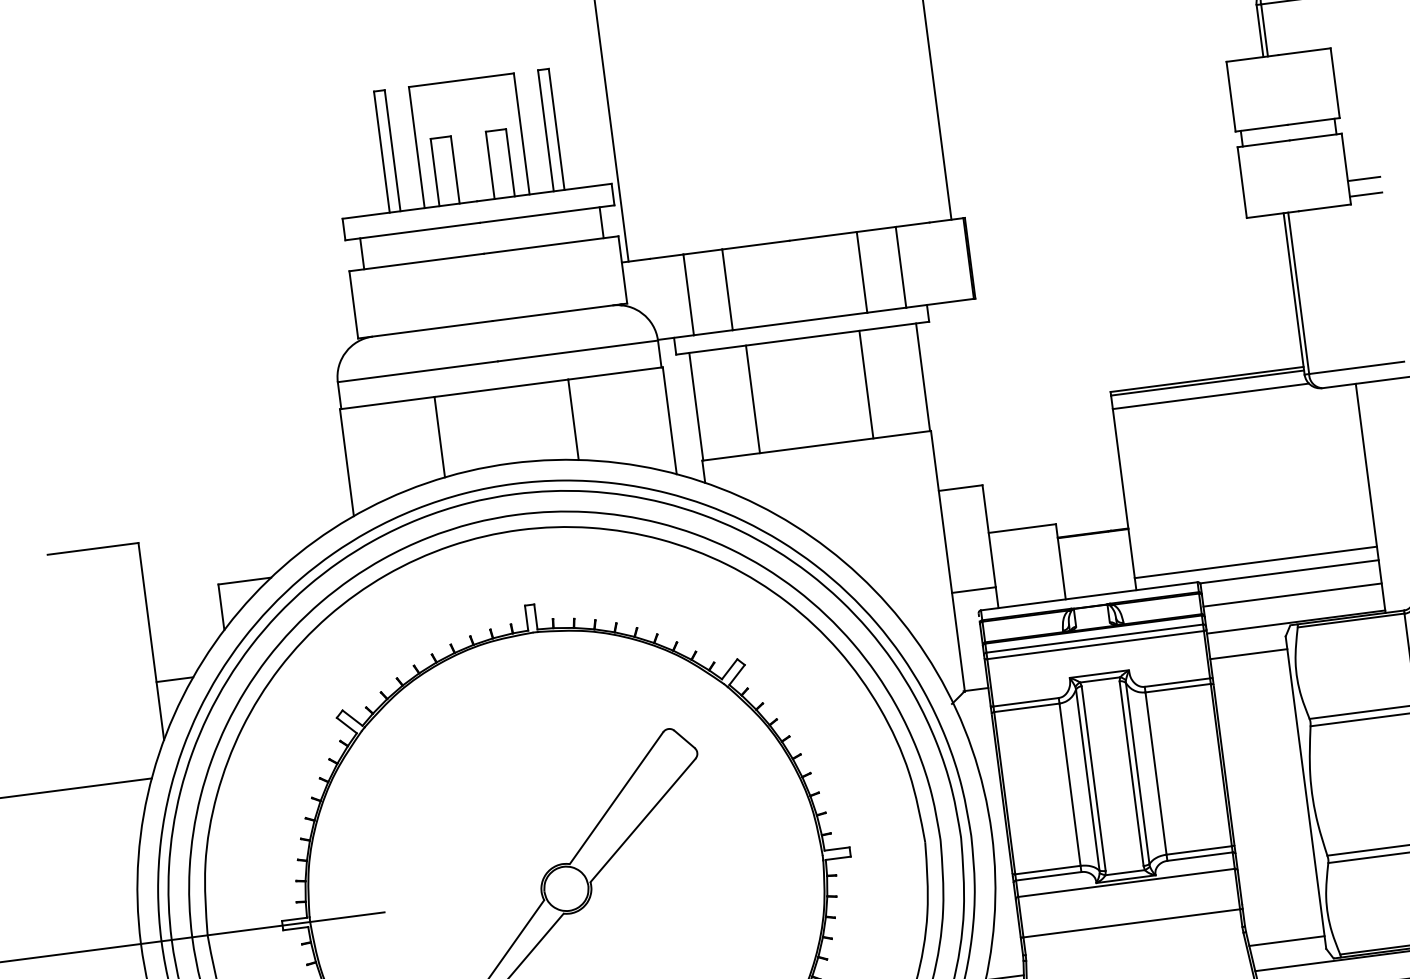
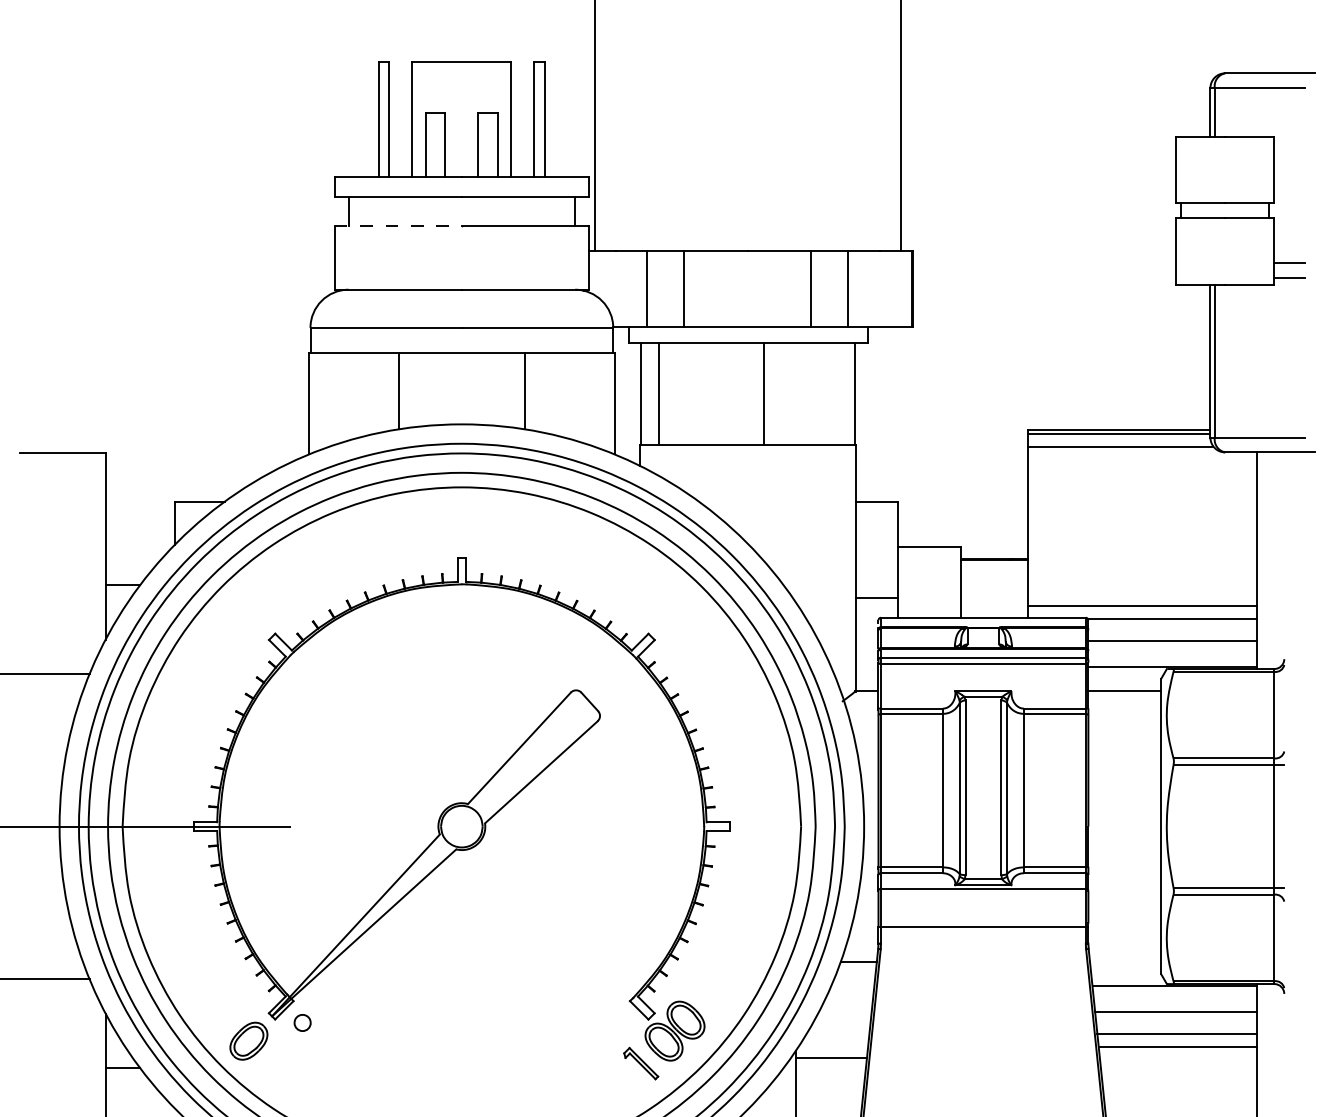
line: (416, 262) -> (398, 226), solid -> dashed
line: (866, 384) -> (763, 393), moved
line: (752, 398) -> (659, 393), moved
line: (1286, 941) -> (1125, 962), removed

